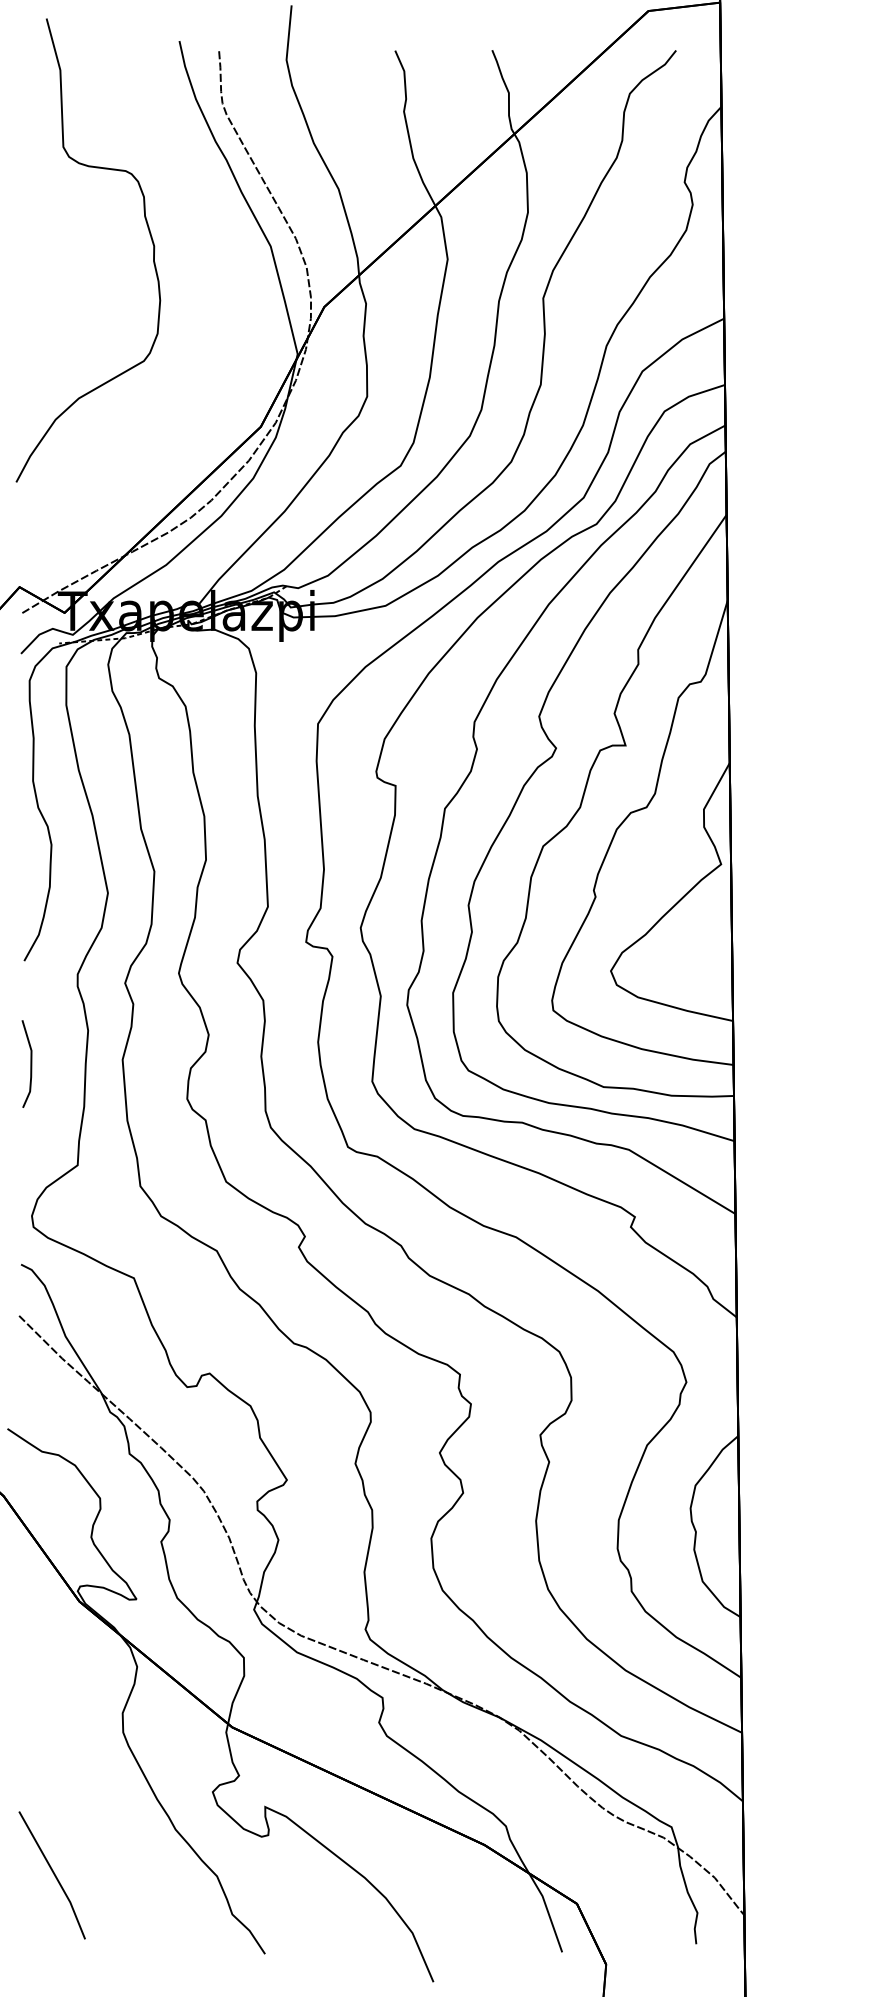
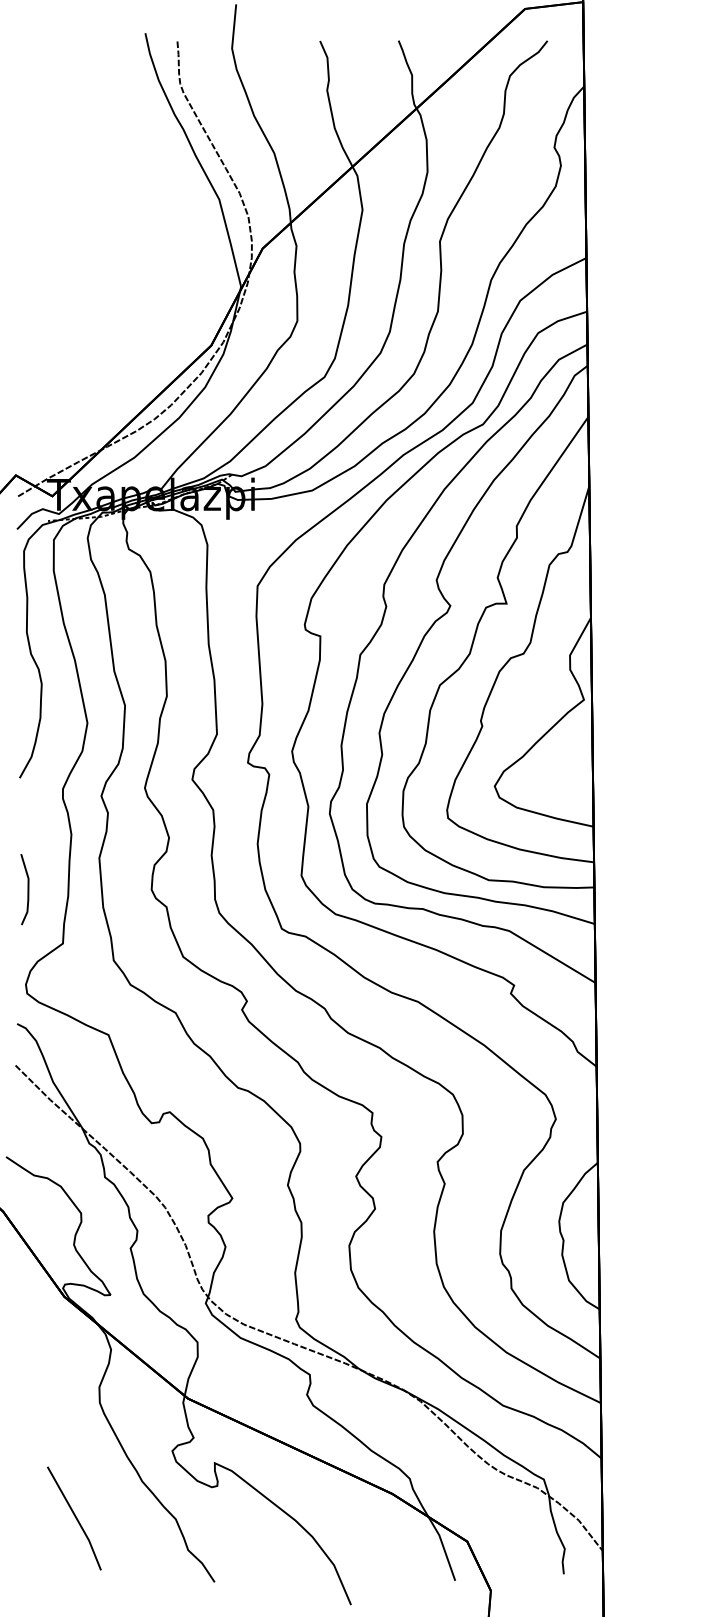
curve: (147, 229) -> (119, 185), removed
line: (30, 1063) -> (27, 889), moved
line: (53, 1875) -> (75, 1518), moved

